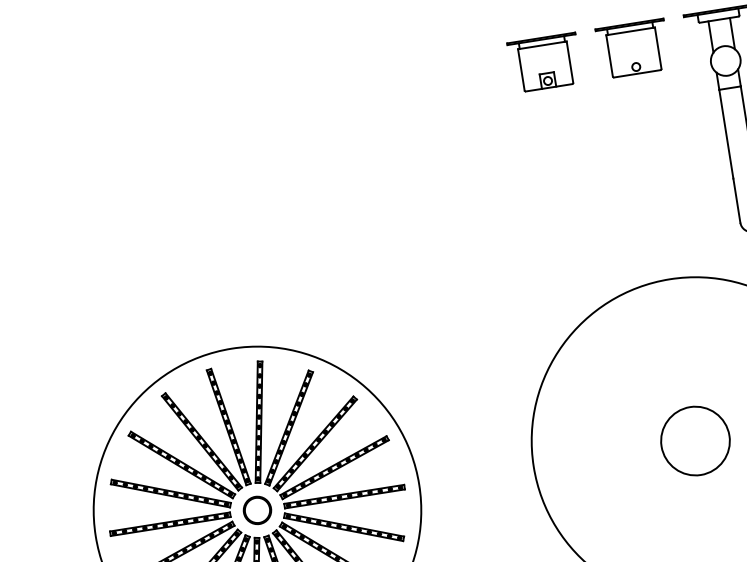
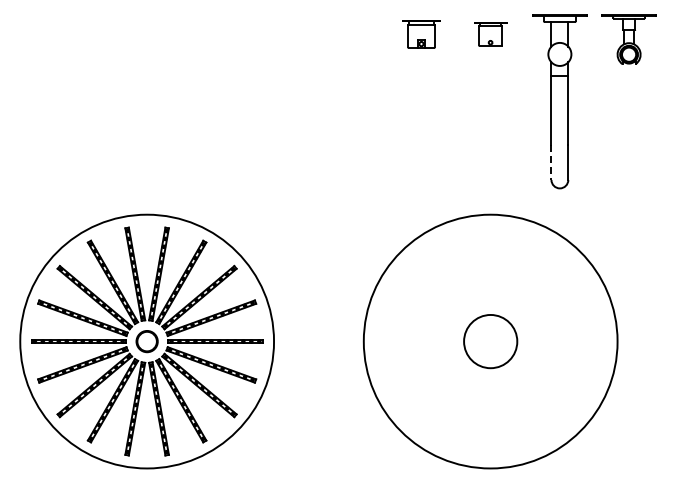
part: (633, 49) -> (490, 34), size x0.6
part: (545, 63) -> (421, 34), size x0.7
line: (737, 201) -> (551, 163), solid -> dashed

